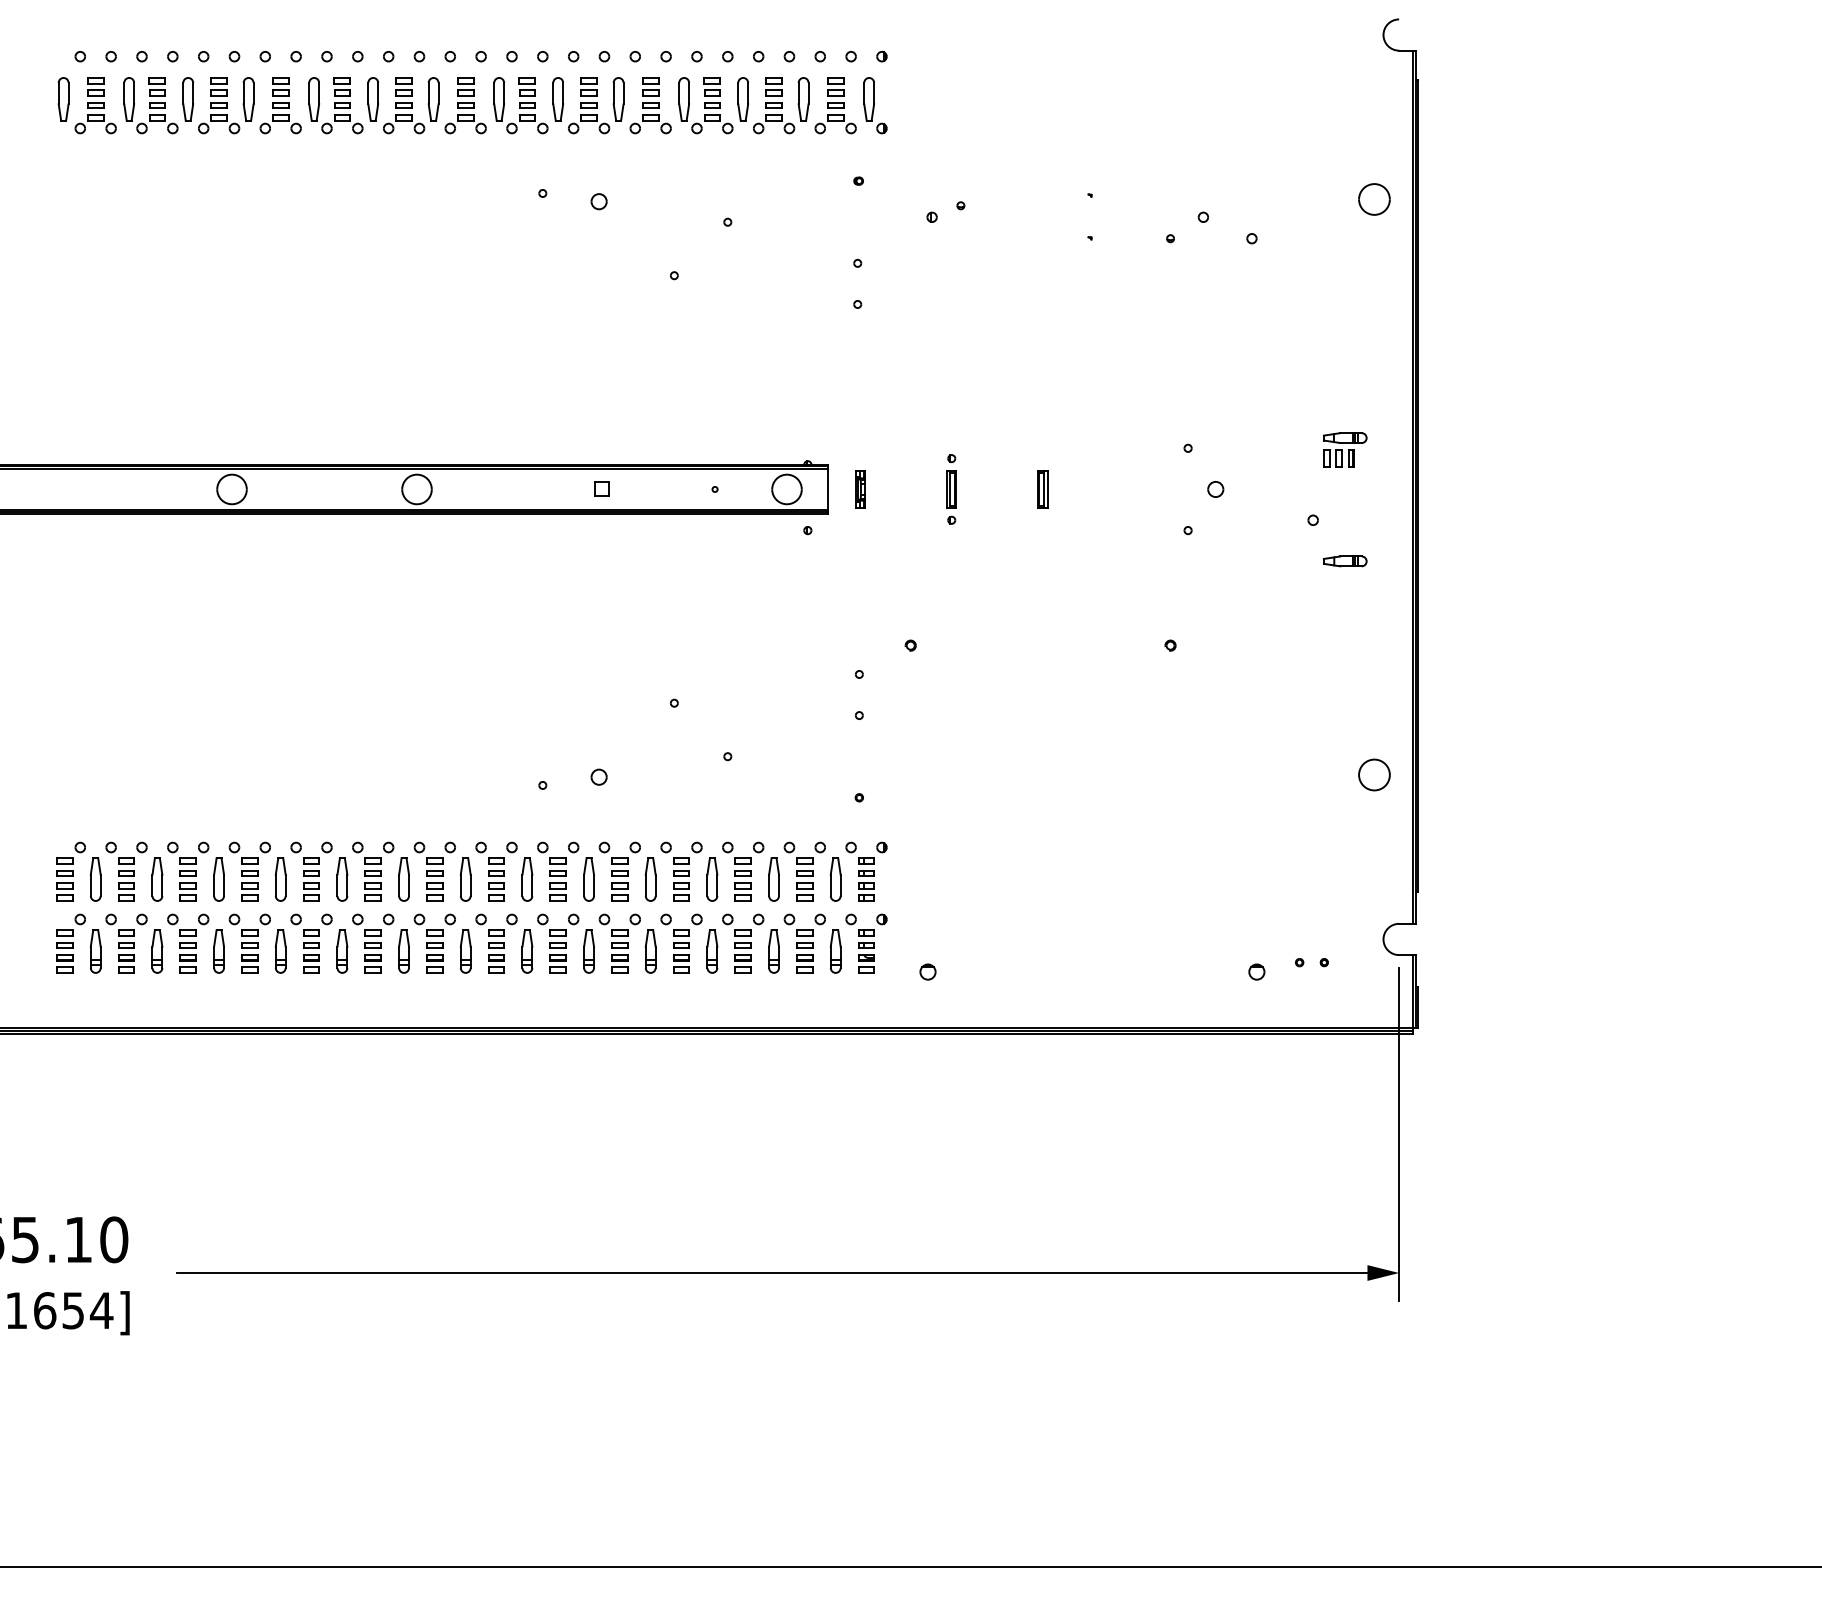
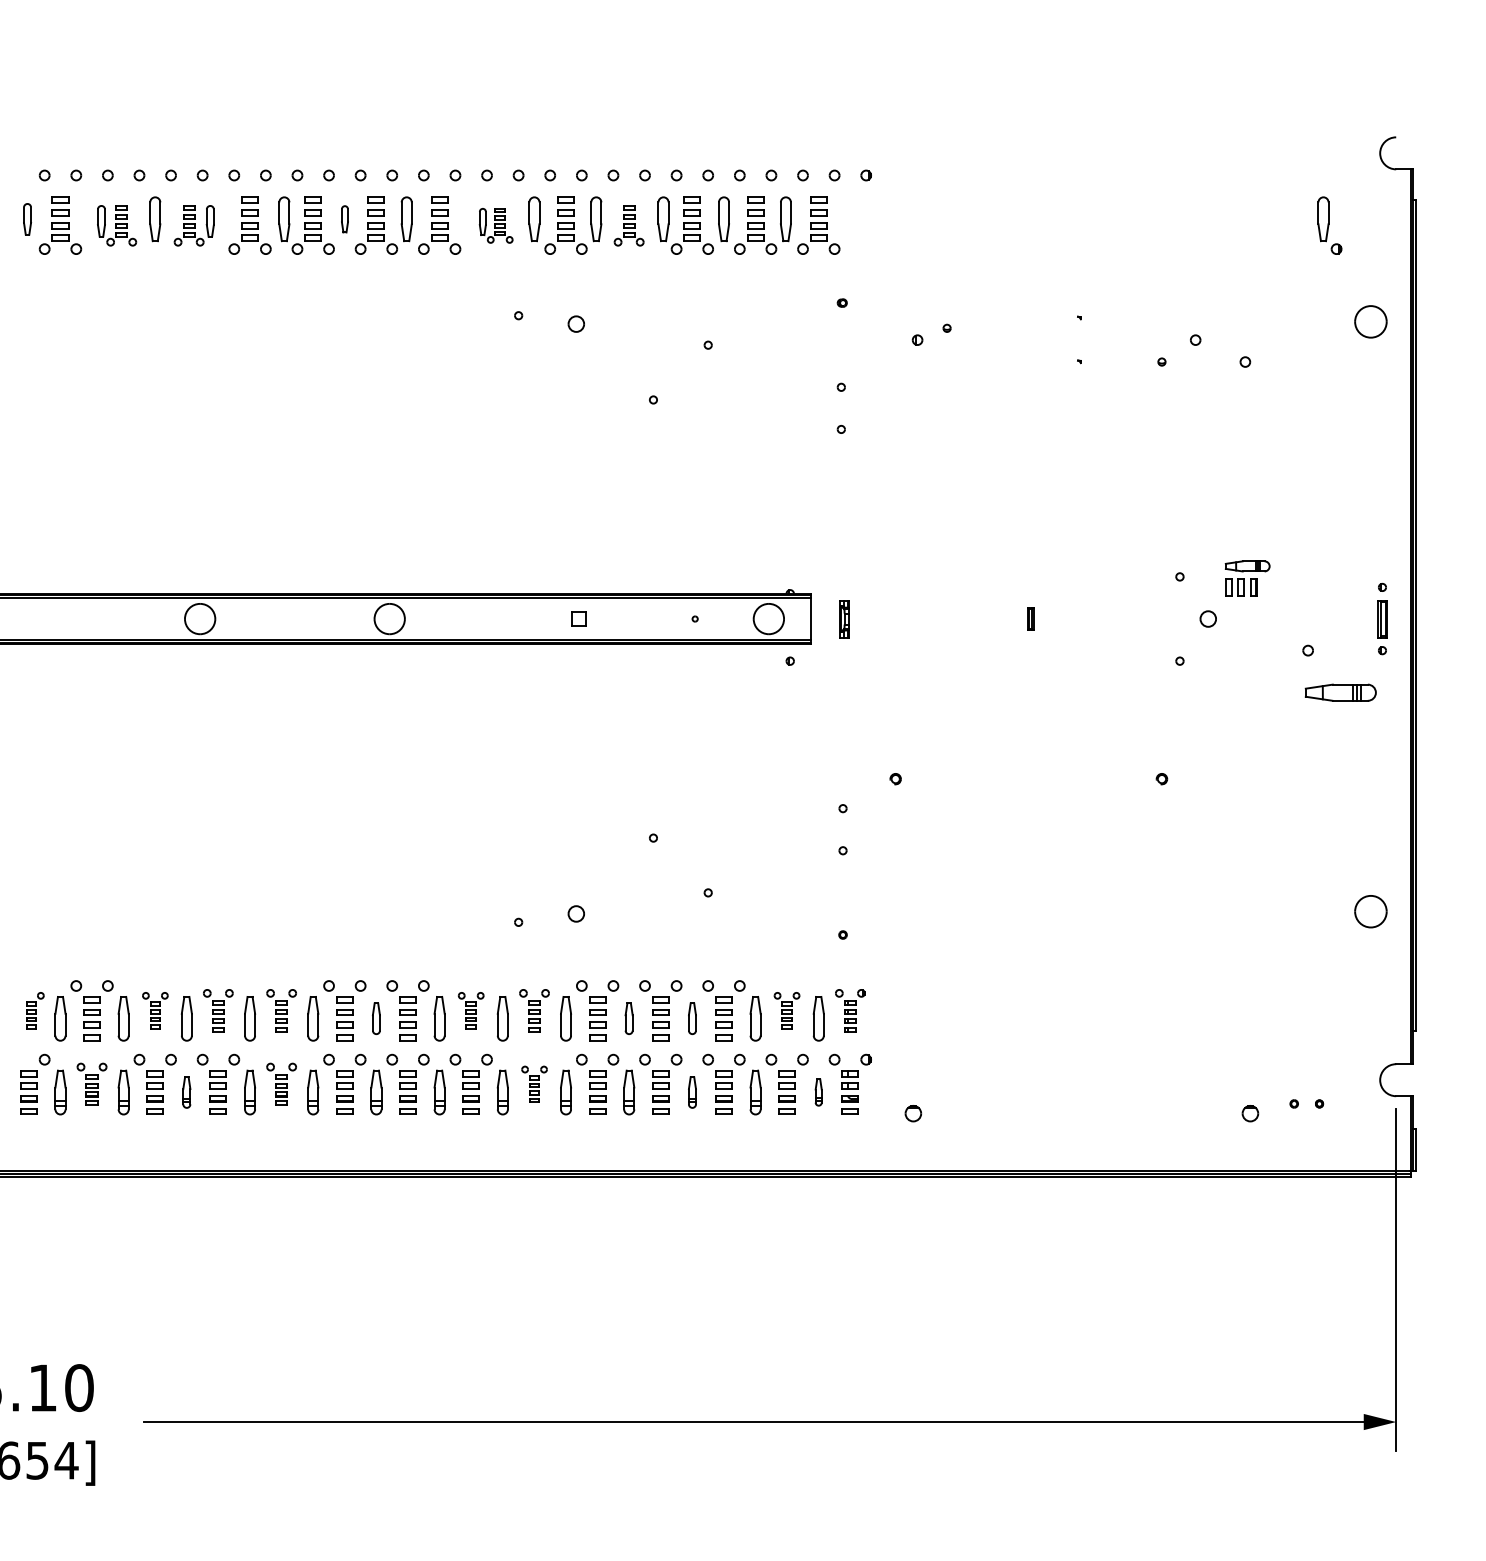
part: (63, 99) -> (27, 219), size x0.7
part: (373, 99) -> (345, 219), size x0.6
part: (150, 105) -> (116, 225), size x0.7
part: (226, 105) -> (194, 225), size x0.7
part: (520, 105) -> (495, 225), size x0.6
part: (650, 105) -> (629, 225), size x0.7
part: (875, 105) -> (1329, 225), moved
part: (1345, 449) -> (1247, 578), moved
part: (951, 489) -> (1382, 619), moved
part: (1042, 489) -> (1030, 619), size x0.6
part: (1345, 561) -> (1341, 692), size x1.6
part: (70, 871) -> (34, 1010), size x0.6
part: (188, 871) -> (155, 1010), size x0.6
part: (249, 871) -> (218, 1010), size x0.7
part: (311, 871) -> (281, 1010), size x0.7
part: (496, 871) -> (471, 1010), size x0.6
part: (558, 871) -> (534, 1010), size x0.7
part: (804, 871) -> (786, 1010), size x0.6
part: (866, 871) -> (850, 1010), size x0.7
part: (403, 879) -> (375, 1018), size x0.7
part: (650, 879) -> (629, 1018), size x0.7
part: (712, 879) -> (692, 1018), size x0.7
part: (126, 943) -> (92, 1084), size x0.7
part: (311, 943) -> (281, 1084), size x0.7
part: (558, 943) -> (534, 1084), size x0.6
part: (218, 951) -> (186, 1092), size x0.7
part: (712, 951) -> (692, 1092), size x0.7
part: (835, 951) -> (818, 1092), size x0.6

